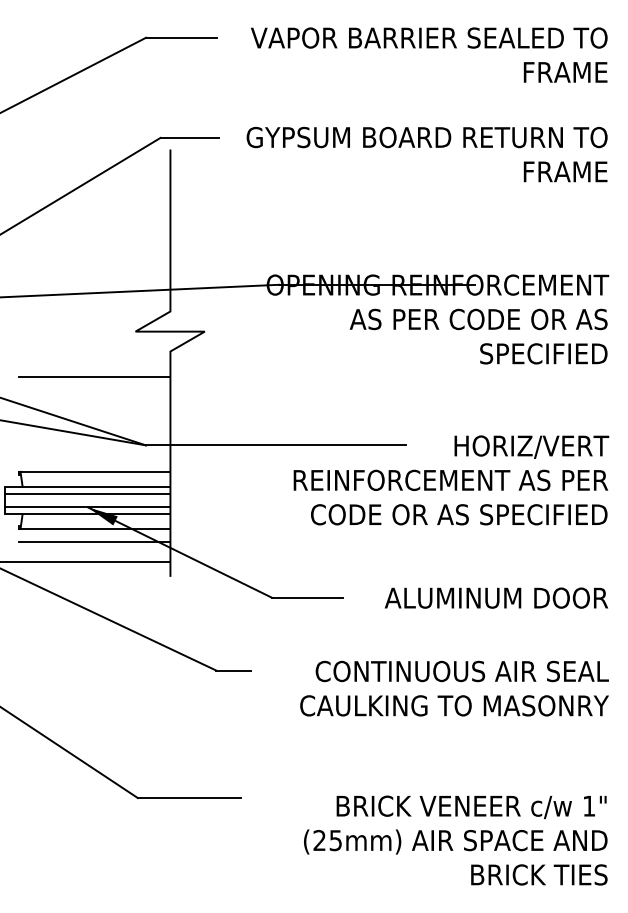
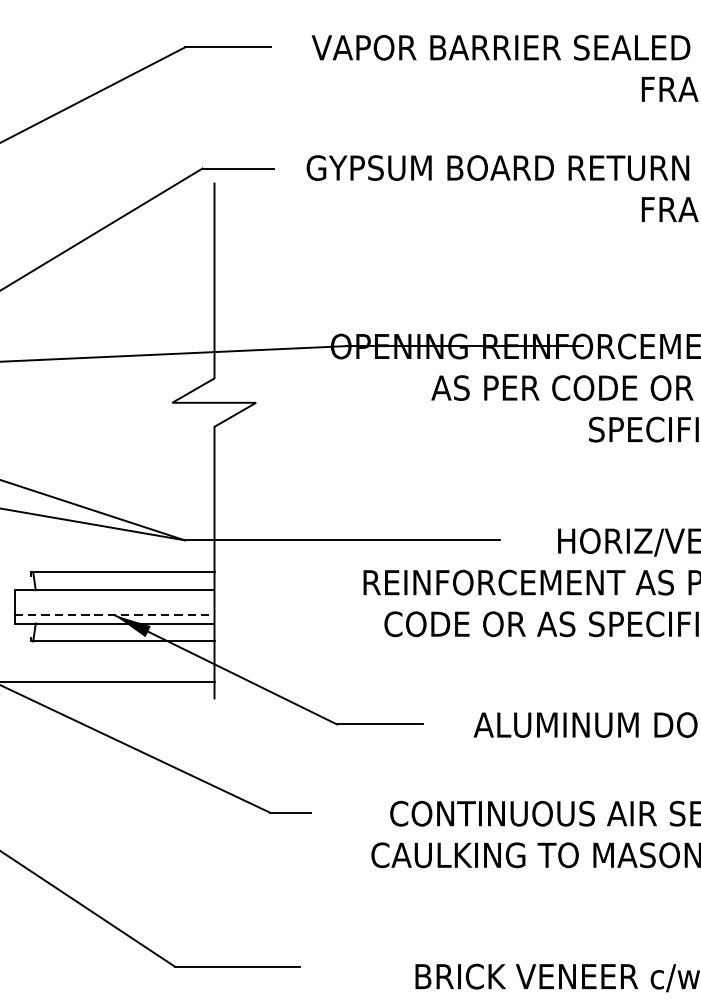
line: (94, 376) -> (122, 457), removed
line: (87, 493) -> (114, 598), removed
line: (87, 507) -> (114, 615), solid -> dashed
line: (94, 541) -> (122, 656), removed

